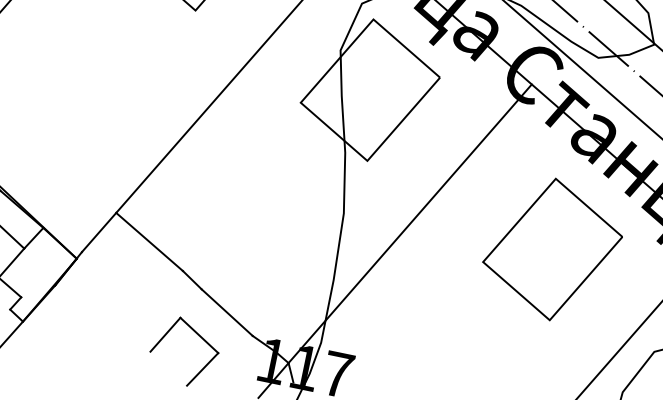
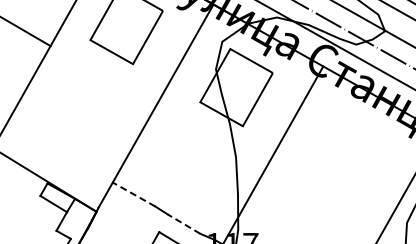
line: (148, 241) -> (133, 194), solid -> dashed
part: (551, 249) -> (352, 153), removed
line: (226, 311) -> (183, 223), solid -> dashed

